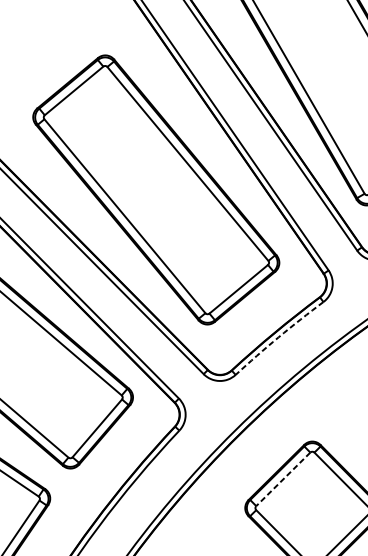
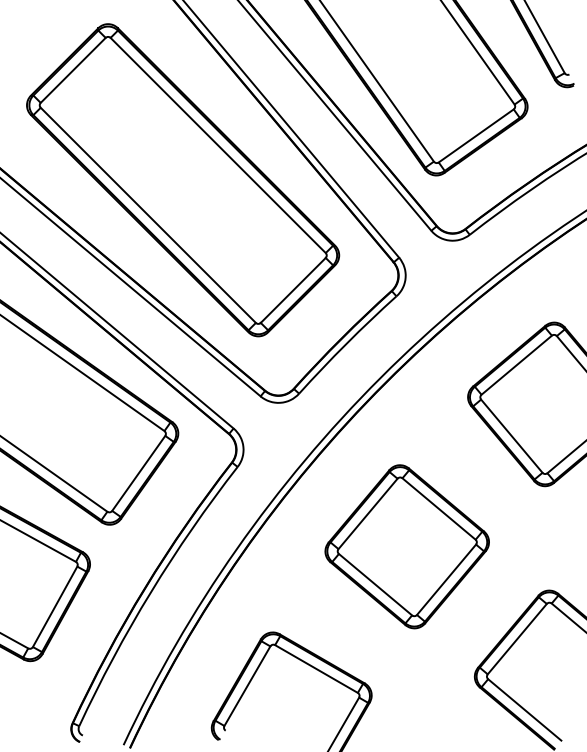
arc: (278, 337) -> (346, 343), dashed -> solid
line: (283, 479) -> (368, 513), dashed -> solid

